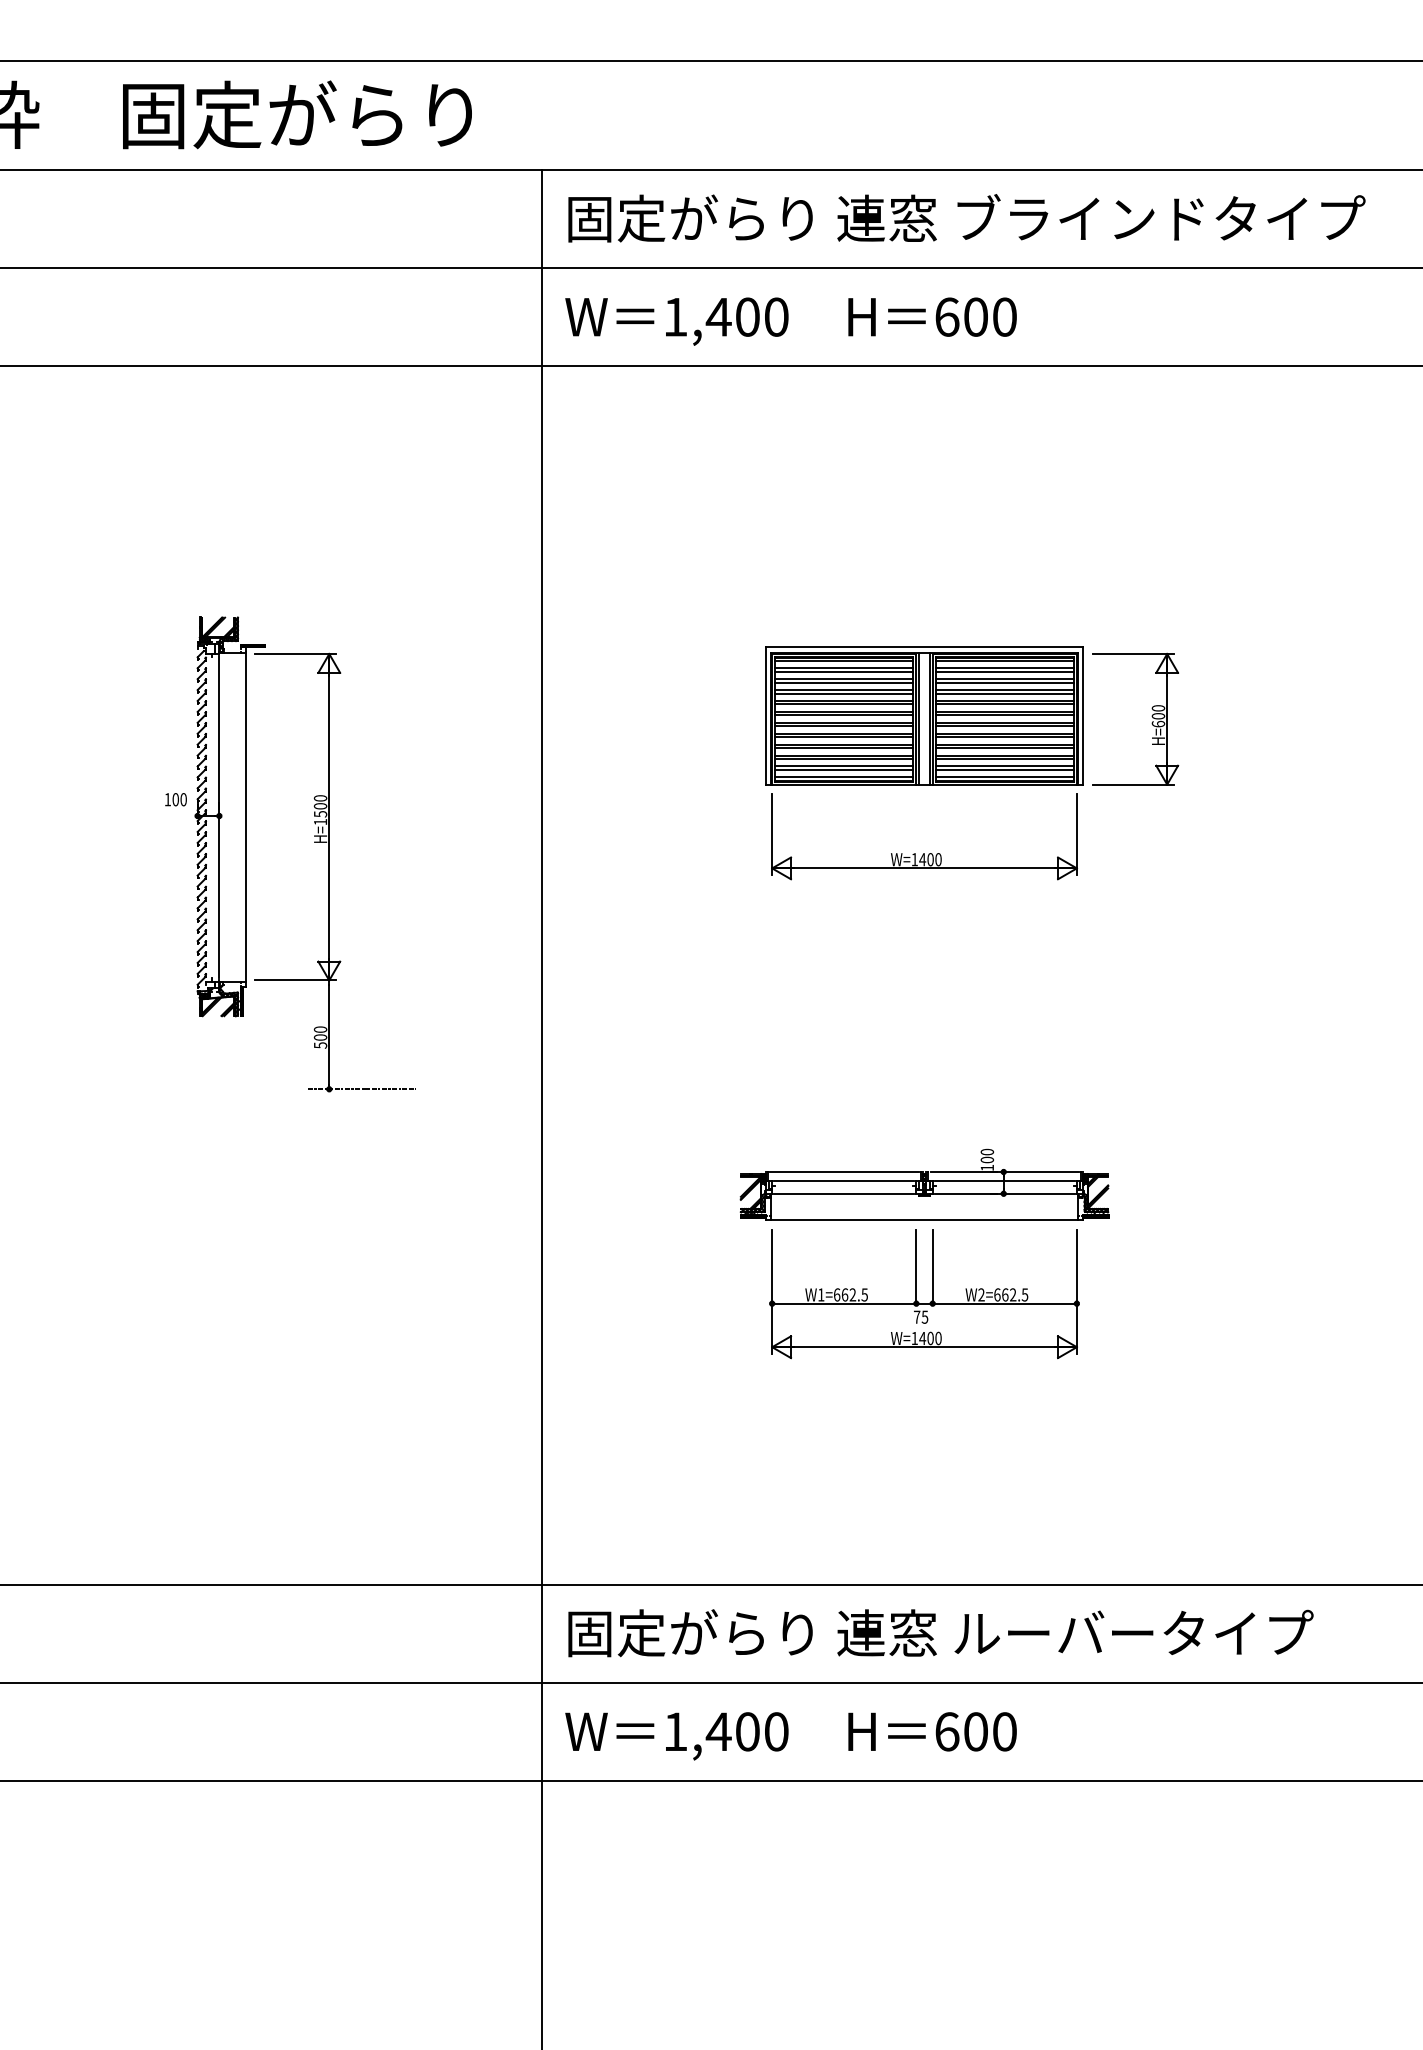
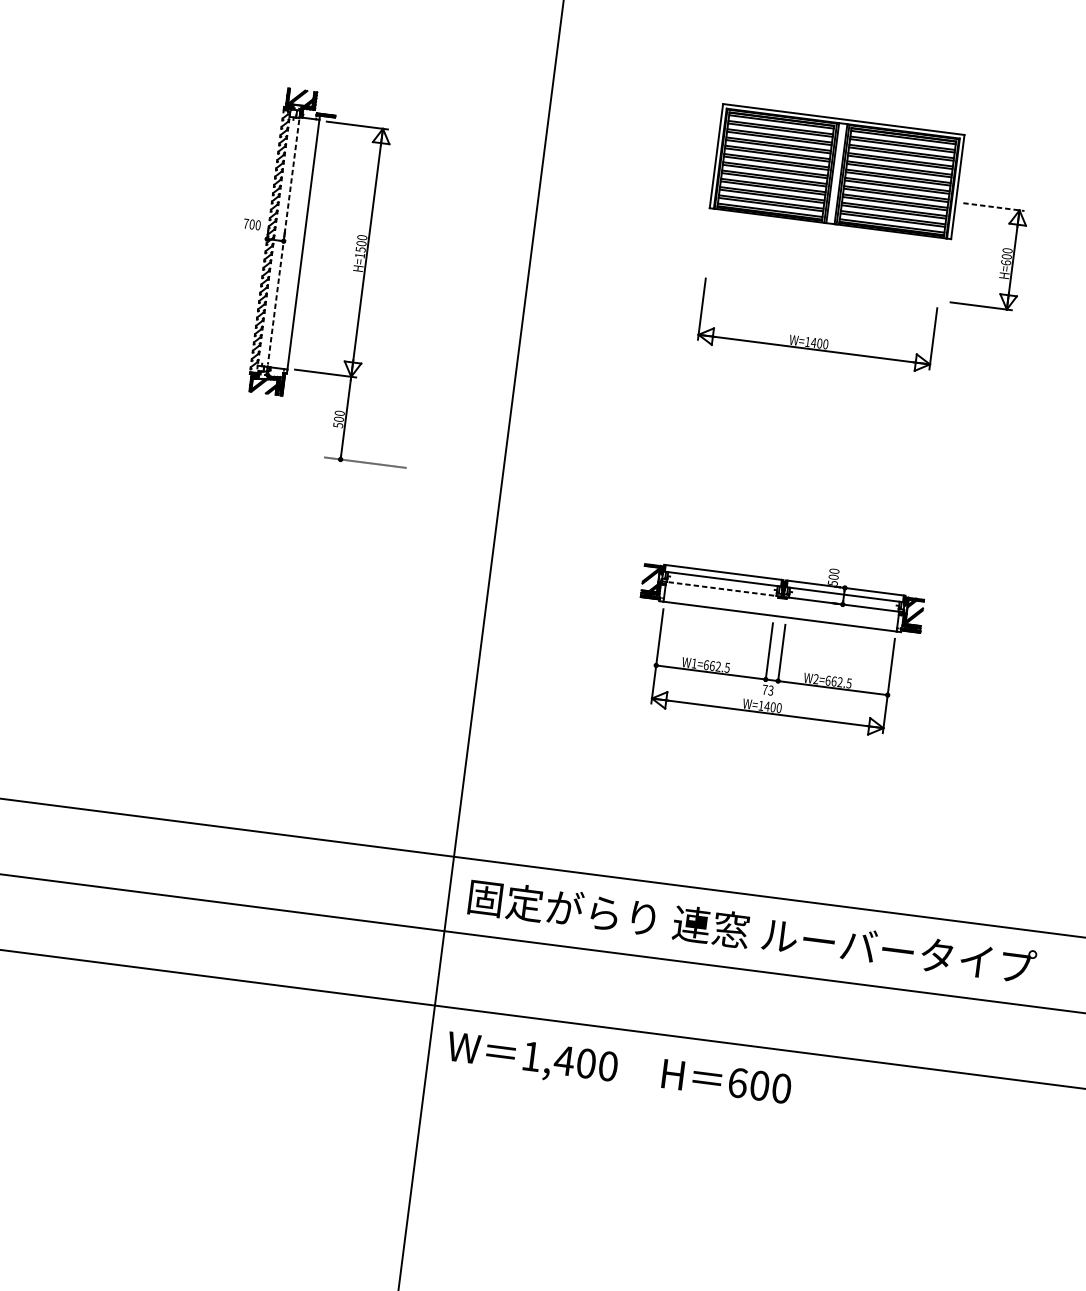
line: (1133, 654) -> (993, 207), solid -> dashed
part: (924, 715) -> (837, 171), moved
text: (167, 799) -> (245, 223), 100 -> 700
line: (219, 817) -> (283, 242), solid -> dashed
text: (987, 1167) -> (833, 582), 100 -> 500
line: (844, 1193) -> (721, 588), solid -> dashed
text: (925, 1316) -> (771, 690), 75 -> 73
text: (790, 1736) -> (618, 1071), moved

